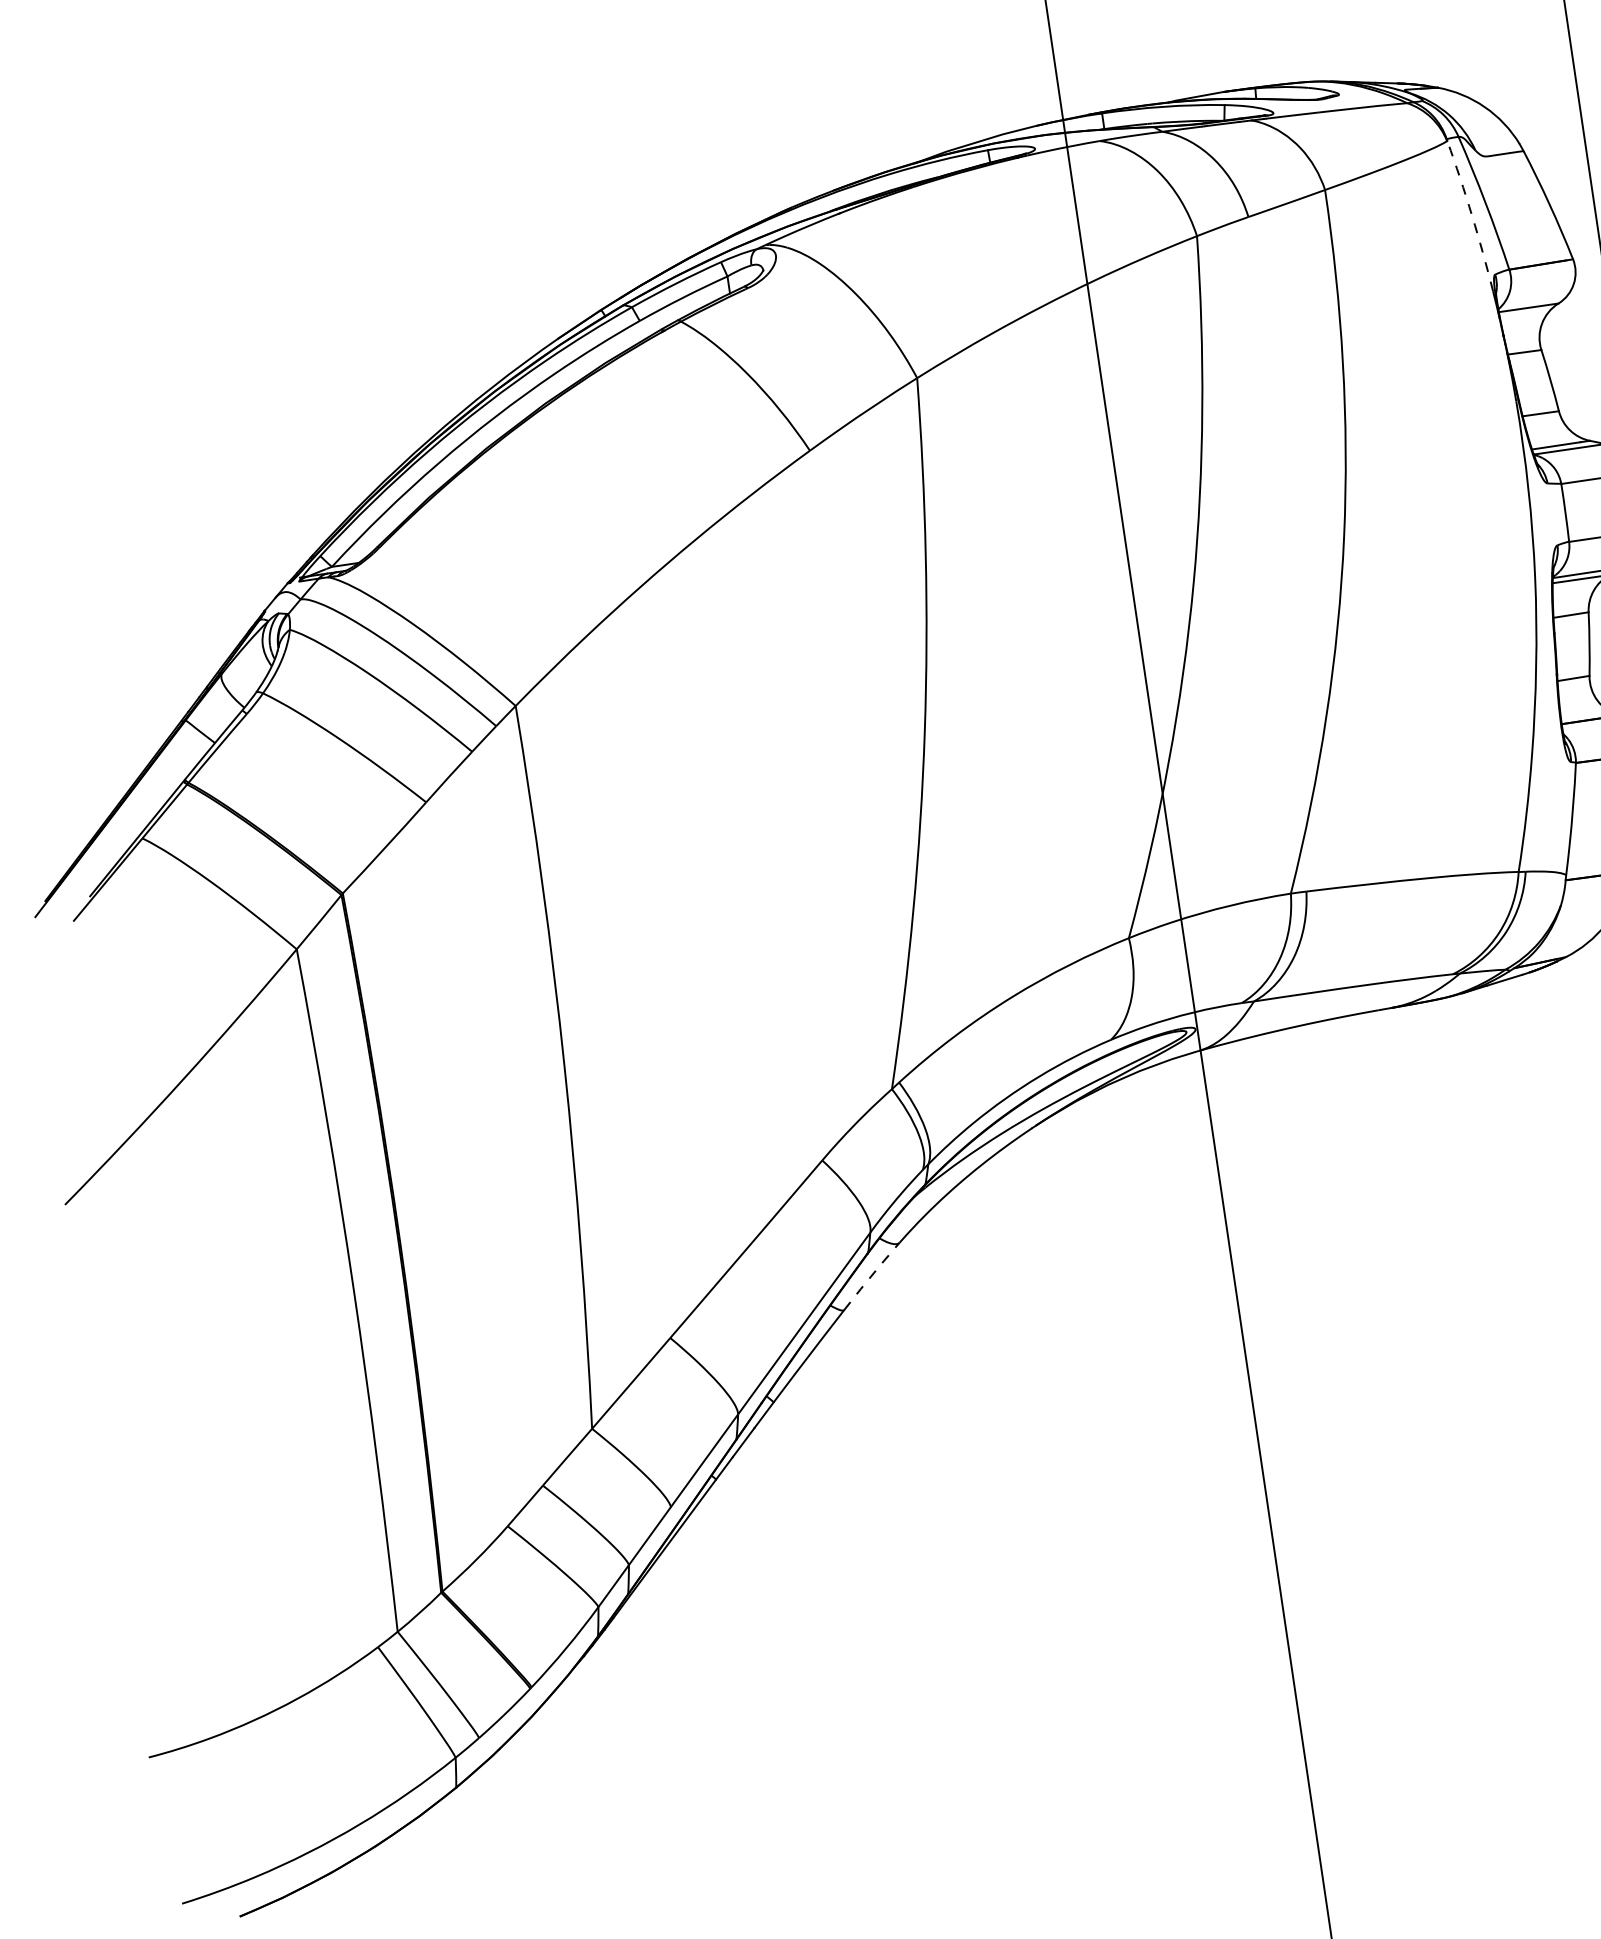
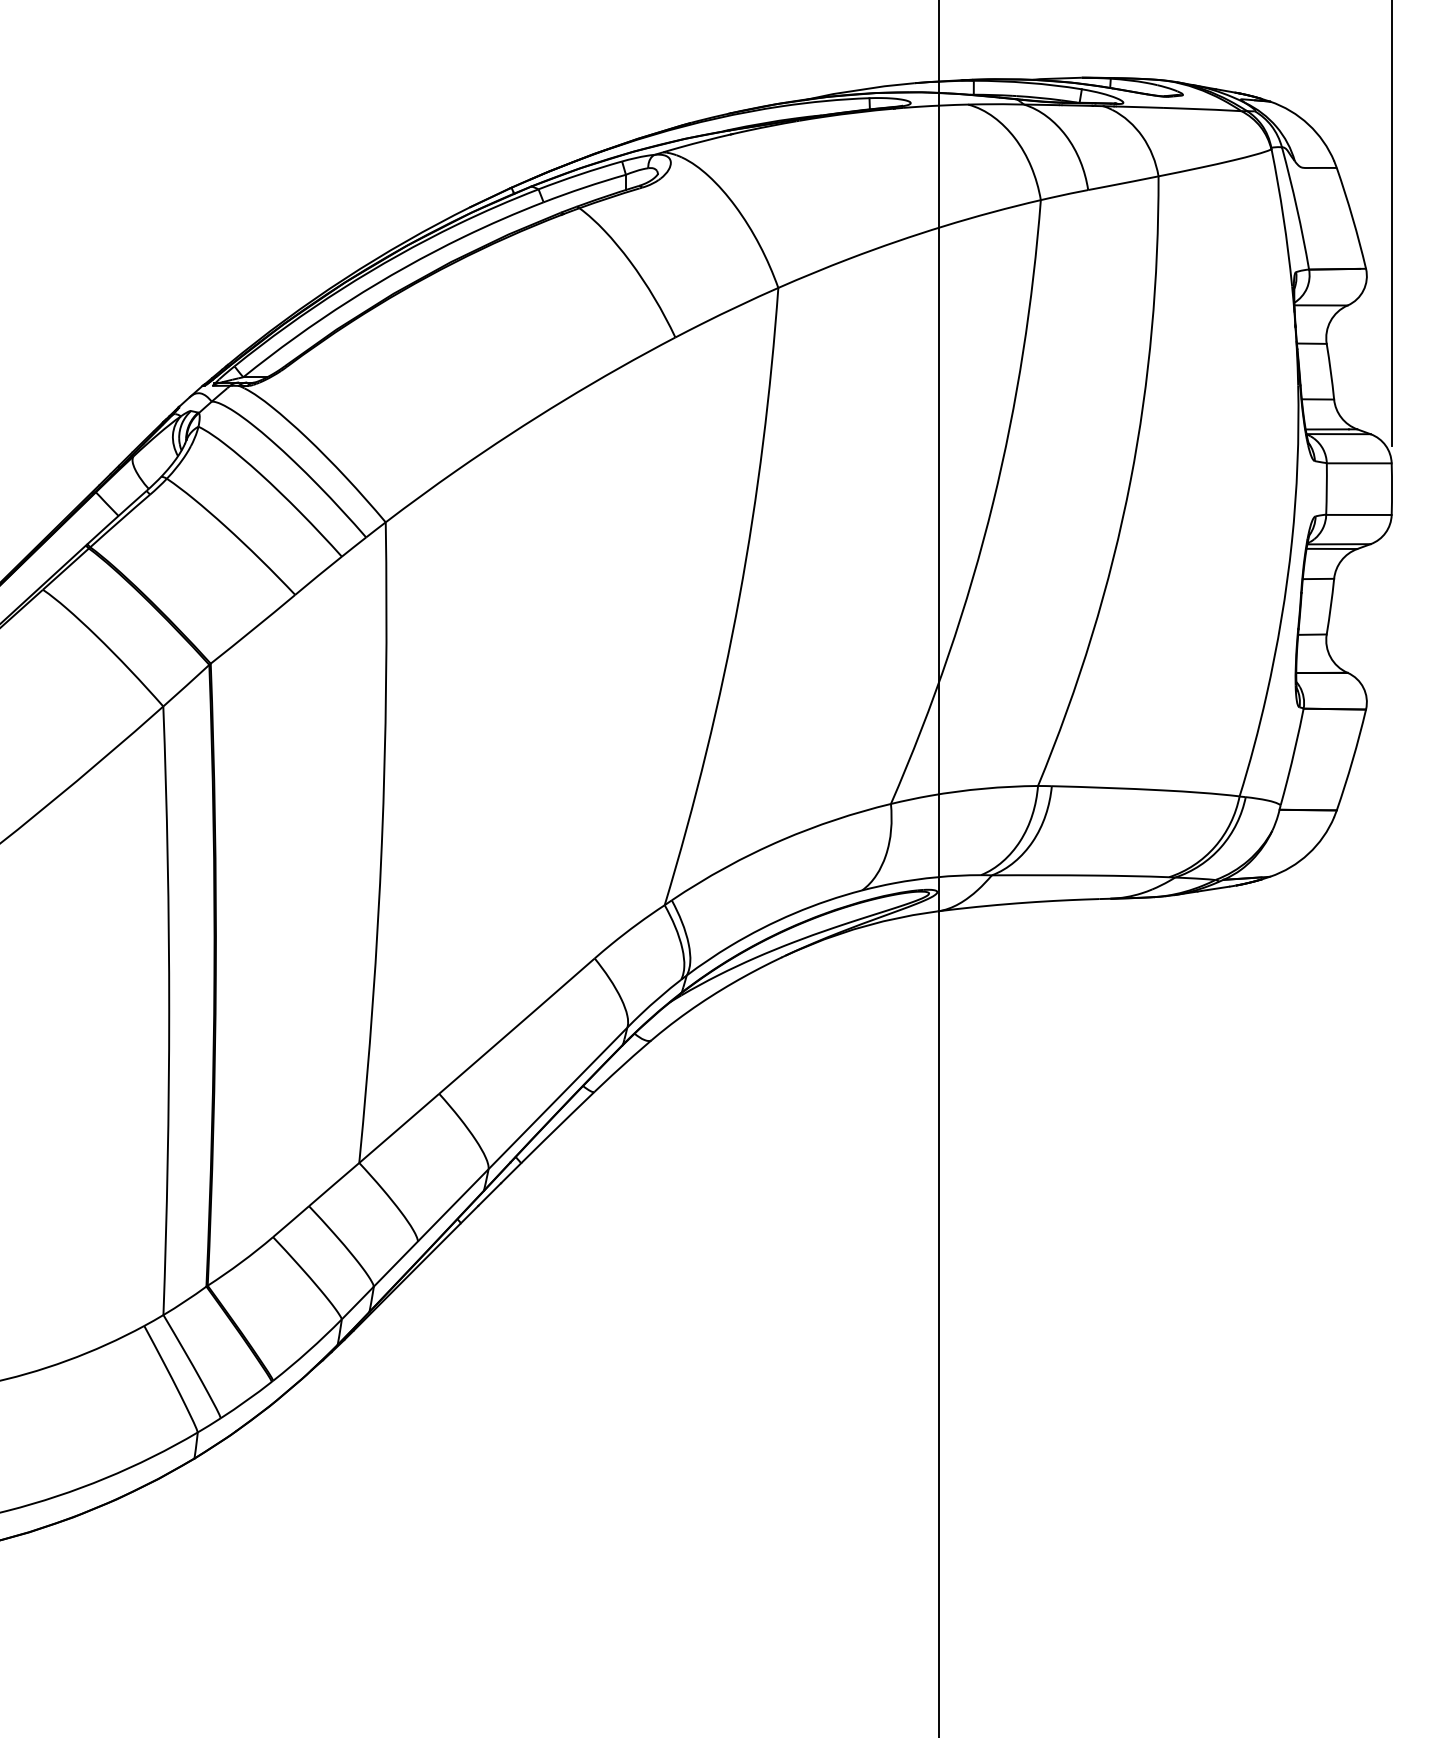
arc: (1472, 215) -> (1283, 217), dashed -> solid
line: (872, 1275) -> (623, 1065), dashed -> solid

